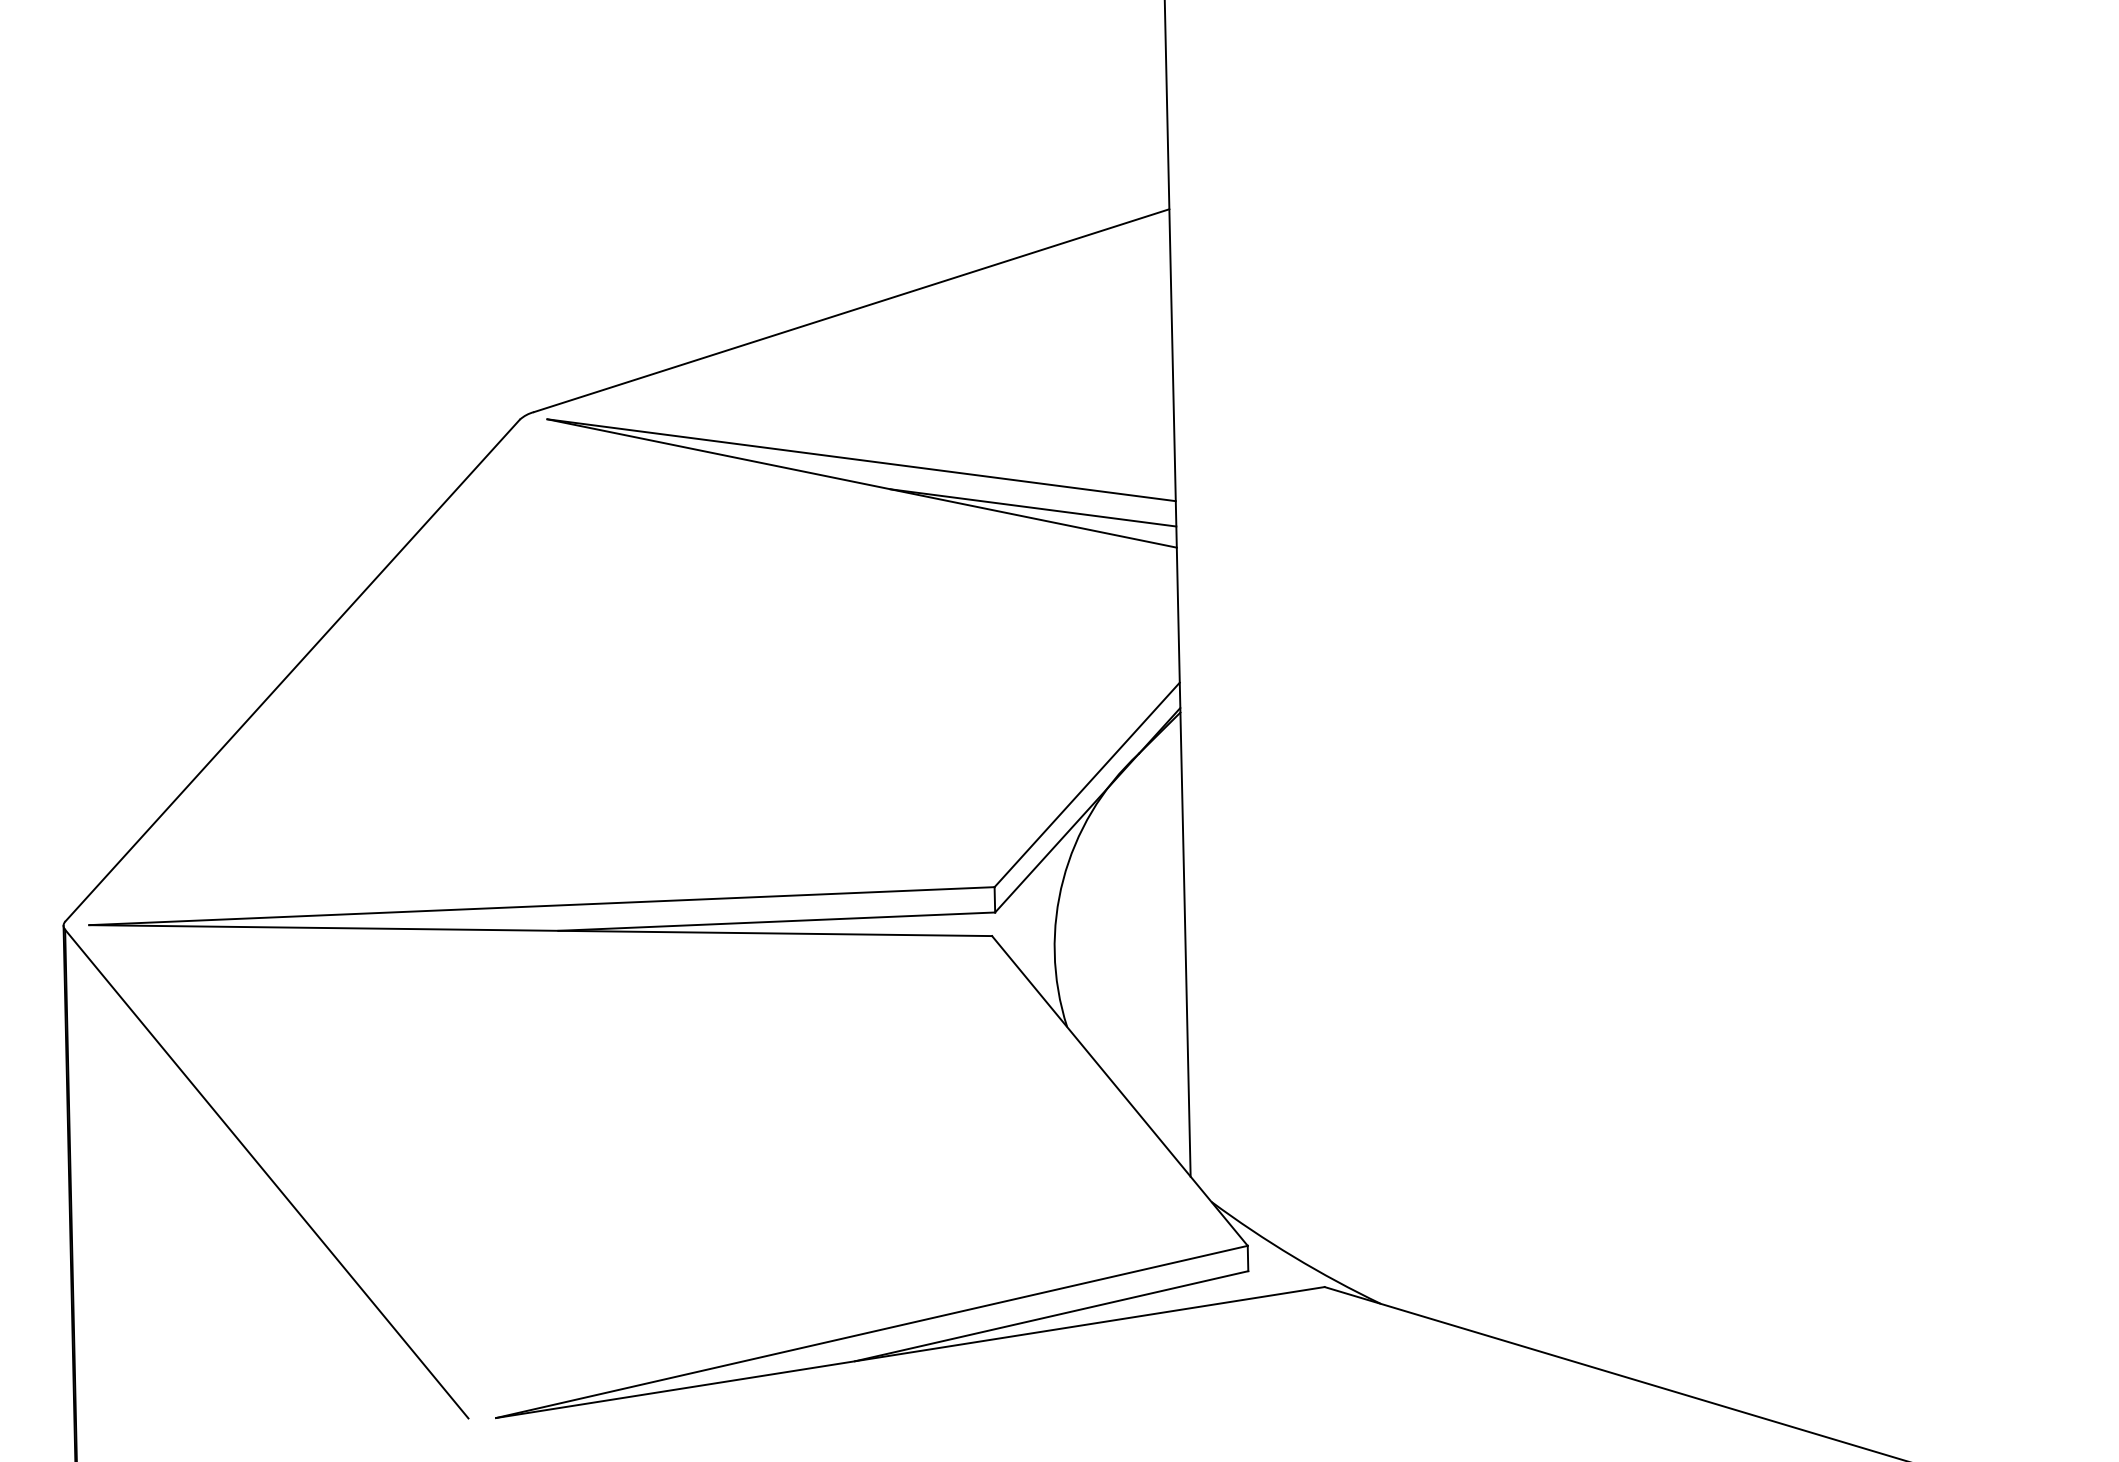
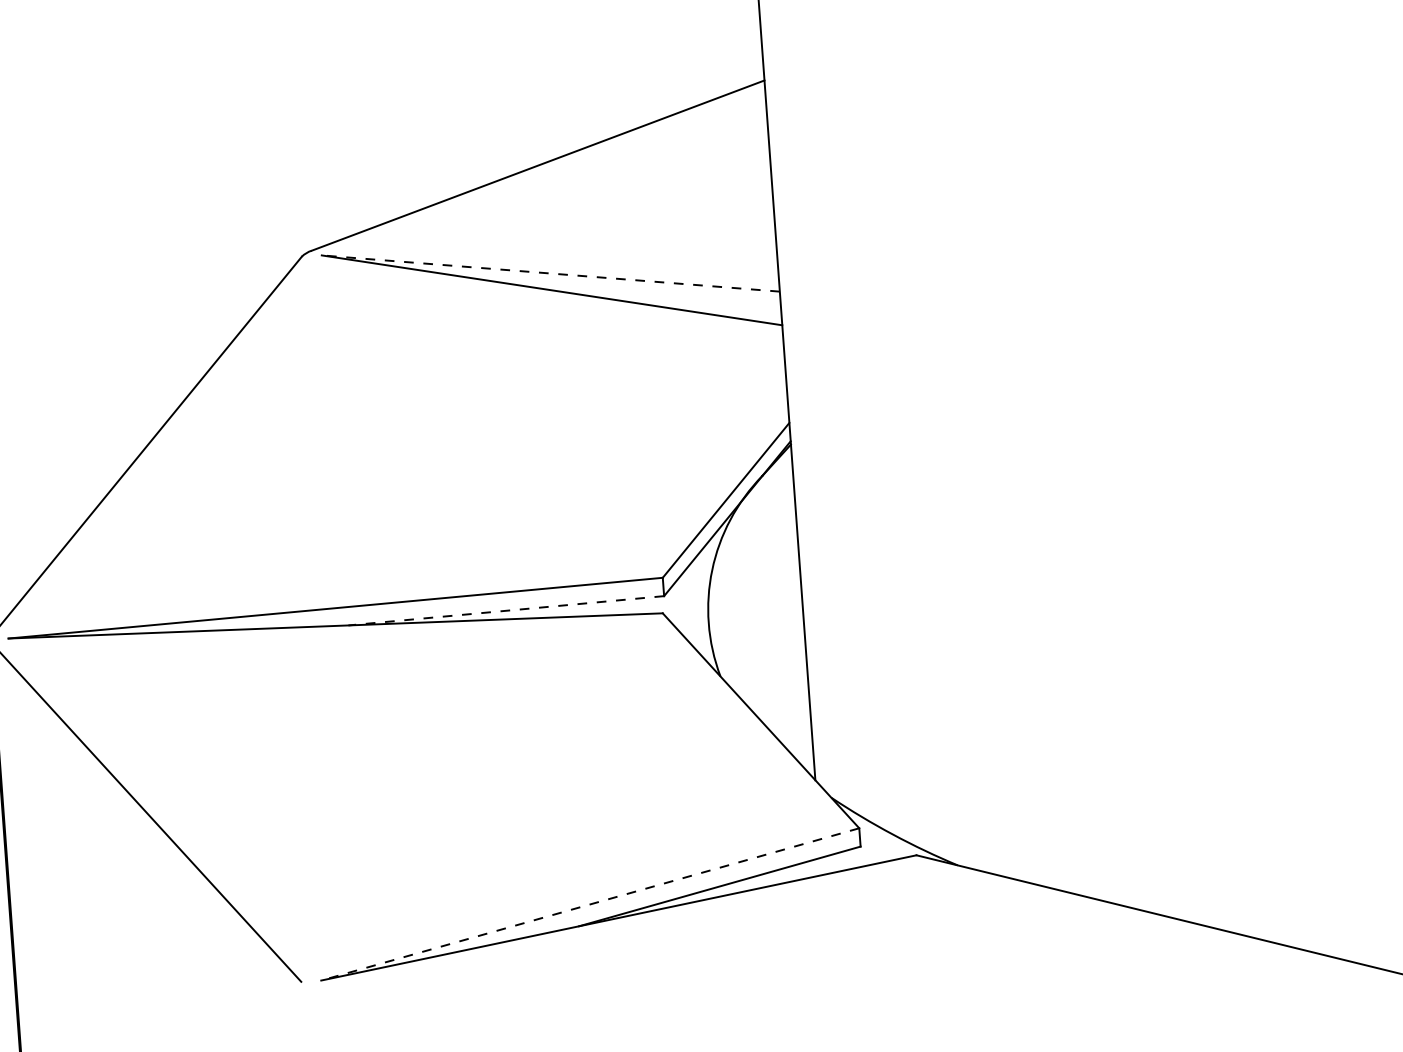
line: (861, 460) -> (550, 273), solid -> dashed
line: (1033, 507) -> (677, 301), removed
line: (776, 921) -> (506, 610), solid -> dashed
line: (871, 1331) -> (589, 904), solid -> dashed

